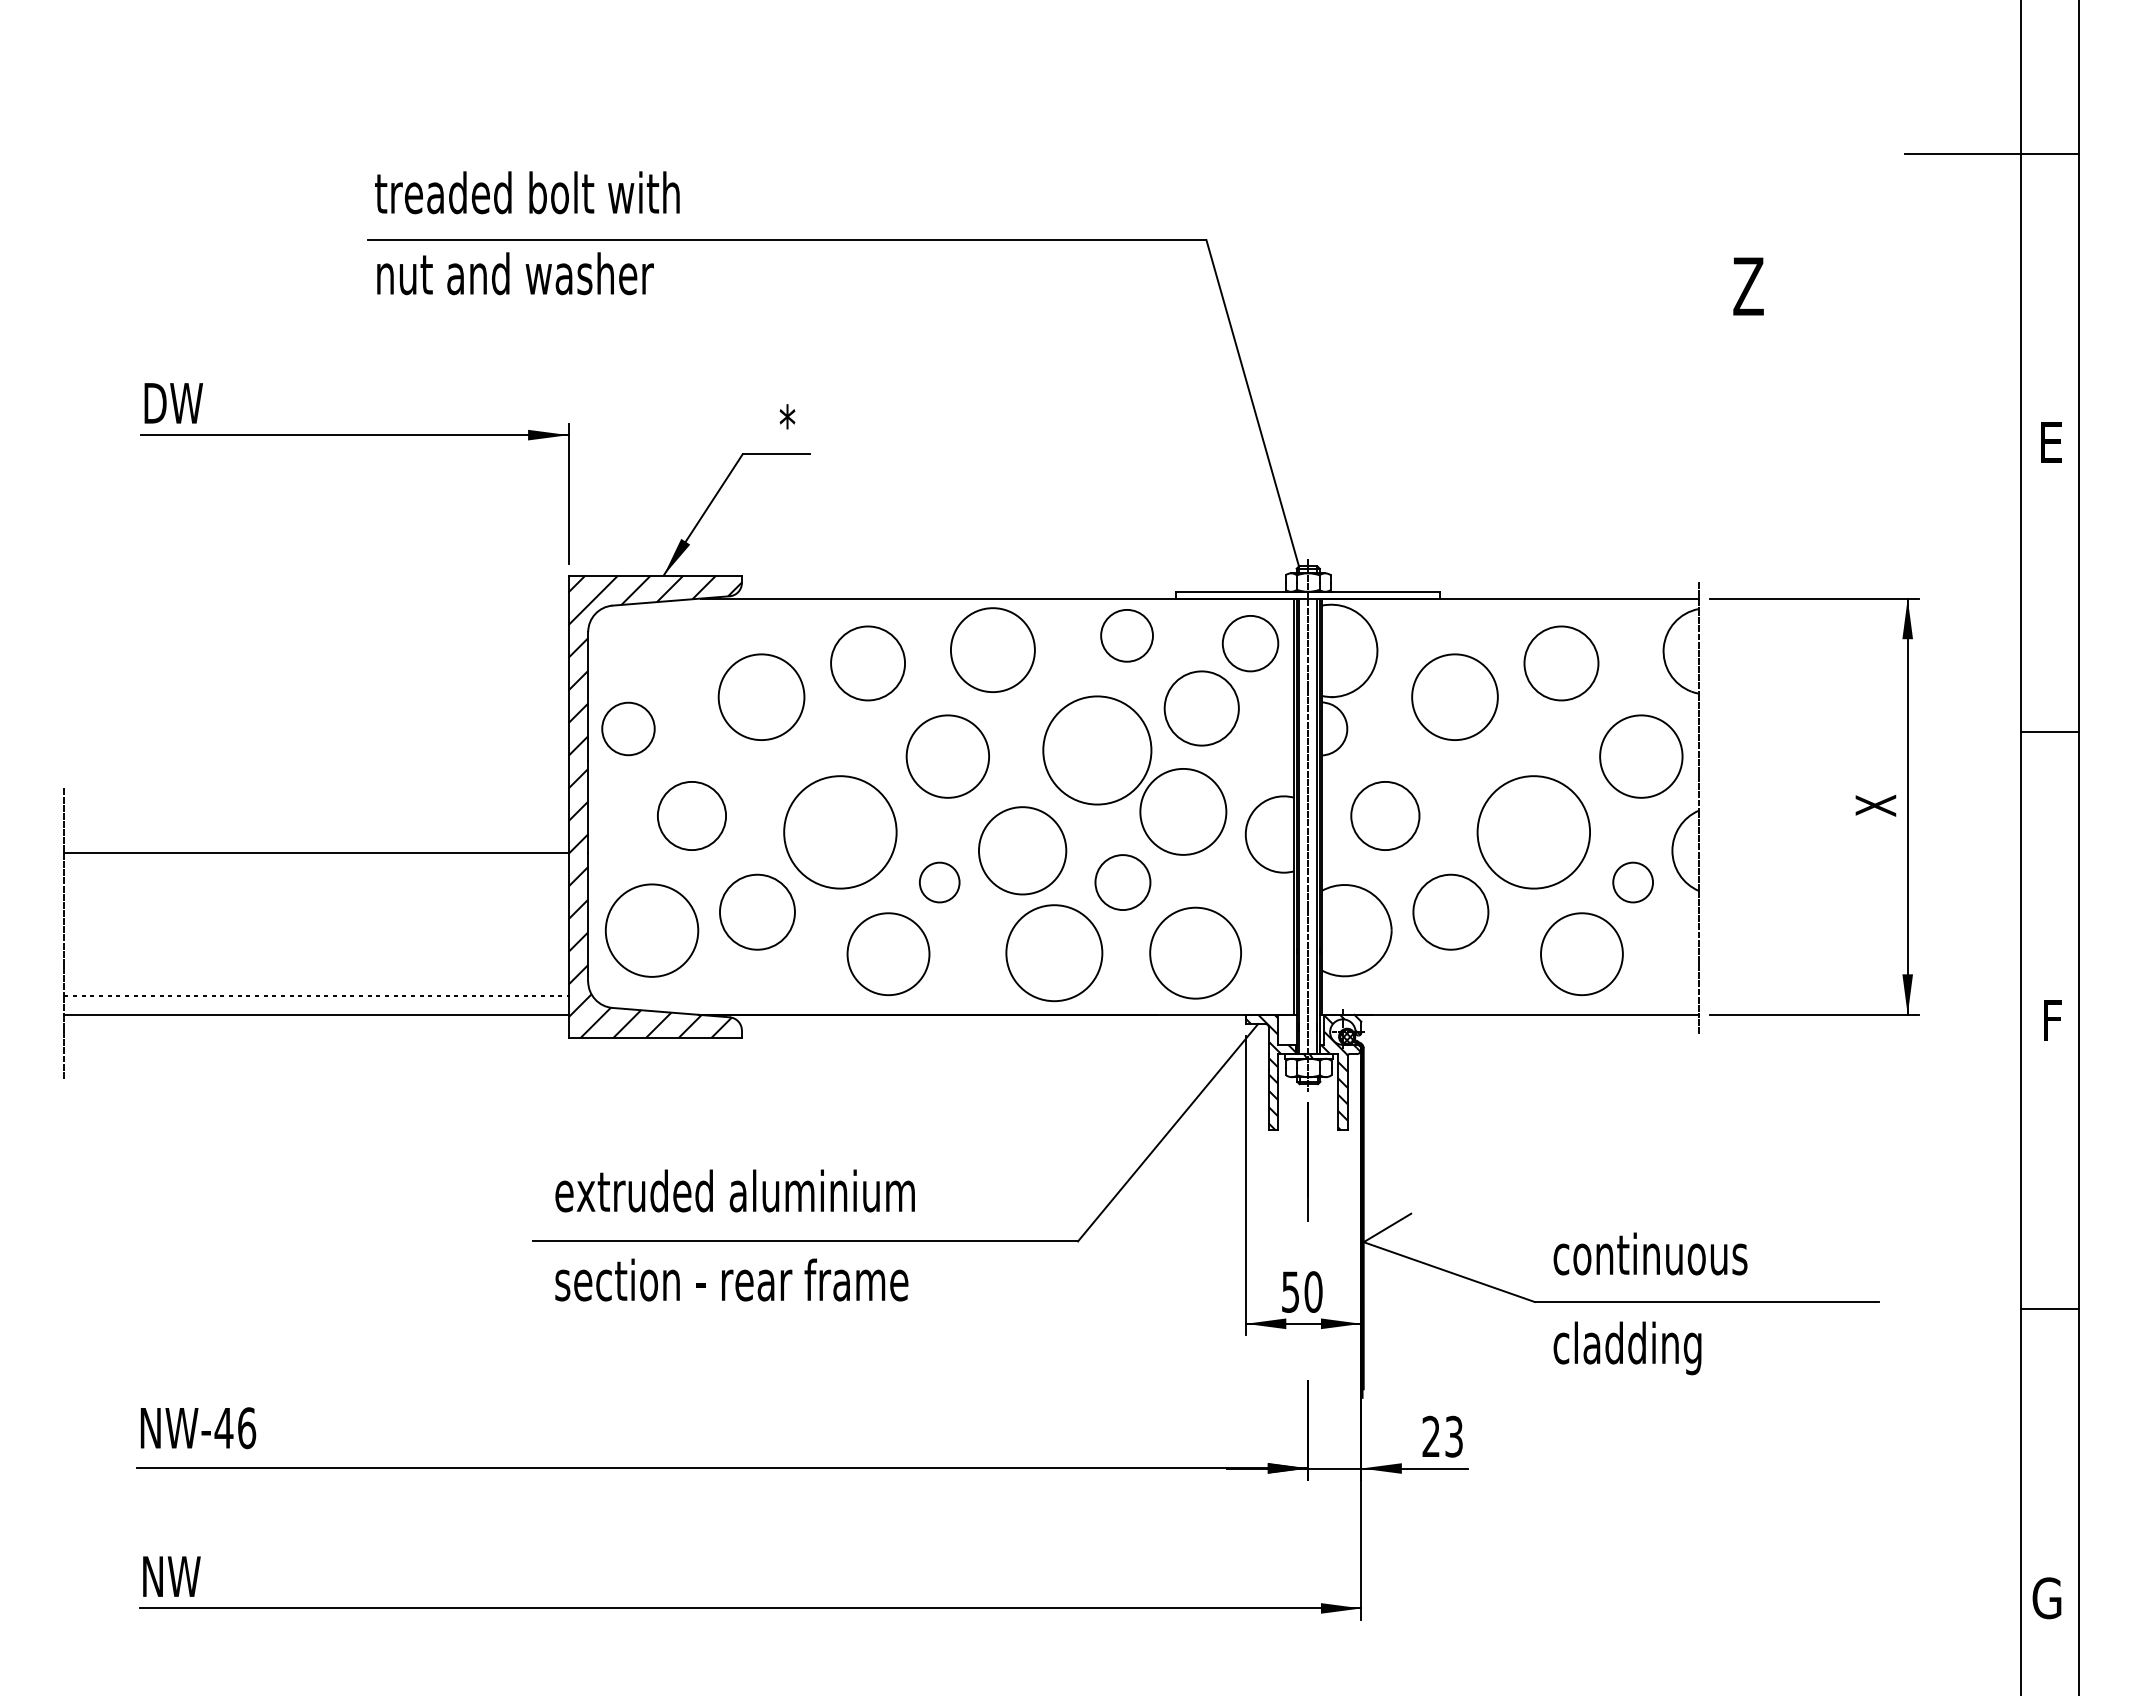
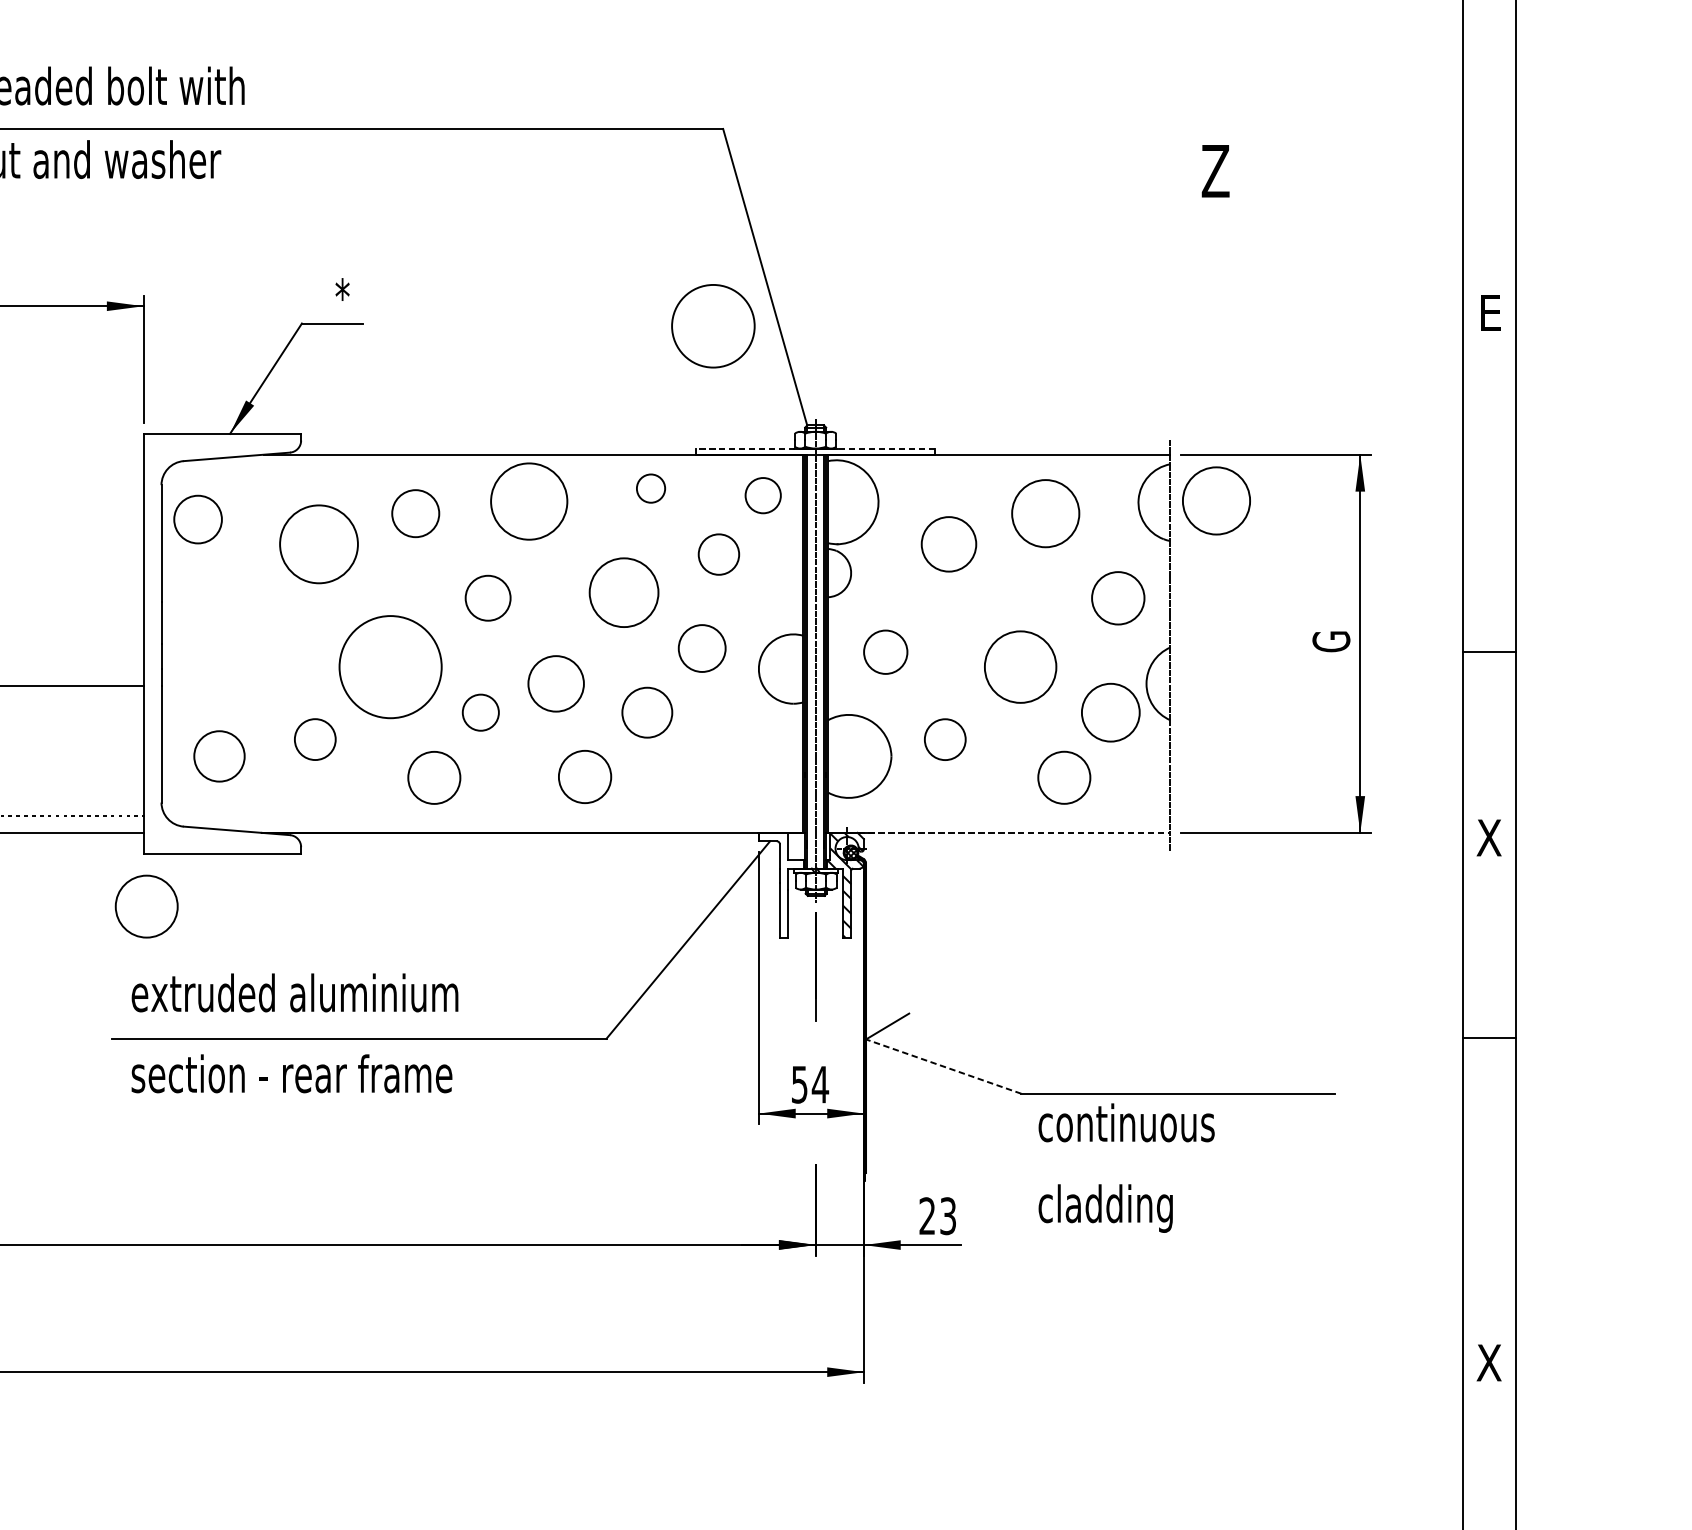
line: (1991, 153) -> (1436, 50), removed
line: (1308, 591) -> (815, 448), solid -> dashed
circle: (1126, 635) -> (650, 488), size x0.6
circle: (1250, 643) -> (763, 495), size x0.7
circle: (1749, 649) -> (1216, 500), added
circle: (868, 663) -> (416, 513), size x0.7
circle: (1454, 697) -> (948, 544), size x0.7
circle: (1201, 708) -> (718, 554), size x0.6
circle: (628, 728) -> (198, 519), moved
line: (2049, 731) -> (1489, 651), moved
circle: (1097, 750) -> (624, 592), size x0.7
circle: (947, 756) -> (487, 598), size x0.6
circle: (1641, 756) -> (1118, 598), size x0.7
text: (1875, 804) -> (1331, 641), X -> G
hatch: (654, 806) -> (221, 643), removed
circle: (1183, 811) -> (702, 648), size x0.6
circle: (691, 815) -> (146, 906), moved
circle: (1385, 815) -> (885, 651), size x0.7
circle: (1533, 832) -> (1020, 667), size x0.7
circle: (1022, 850) -> (556, 683), size x0.7
circle: (1633, 882) -> (1111, 712), size x1.6
circle: (757, 911) -> (315, 739), size x0.6
circle: (1450, 911) -> (944, 739), size x0.6
circle: (651, 930) -> (219, 756), size x0.6
circle: (1195, 952) -> (713, 325), moved
circle: (1054, 953) -> (585, 777), size x0.6
circle: (888, 954) -> (434, 778), size x0.7
circle: (1581, 954) -> (1063, 778), size x0.7
line: (1510, 1014) -> (999, 832), solid -> dashed
text: (2049, 1020) -> (1489, 838), F -> X
hatch: (1270, 1072) -> (781, 885), removed
line: (1449, 1272) -> (943, 1066), solid -> dashed
text: (1313, 1291) -> (820, 1084), 50 -> 54
text: (1650, 1303) -> (1126, 1167), moved
line: (2049, 1309) -> (1489, 1037), moved
text: (2047, 1598) -> (1487, 1363), G -> X

